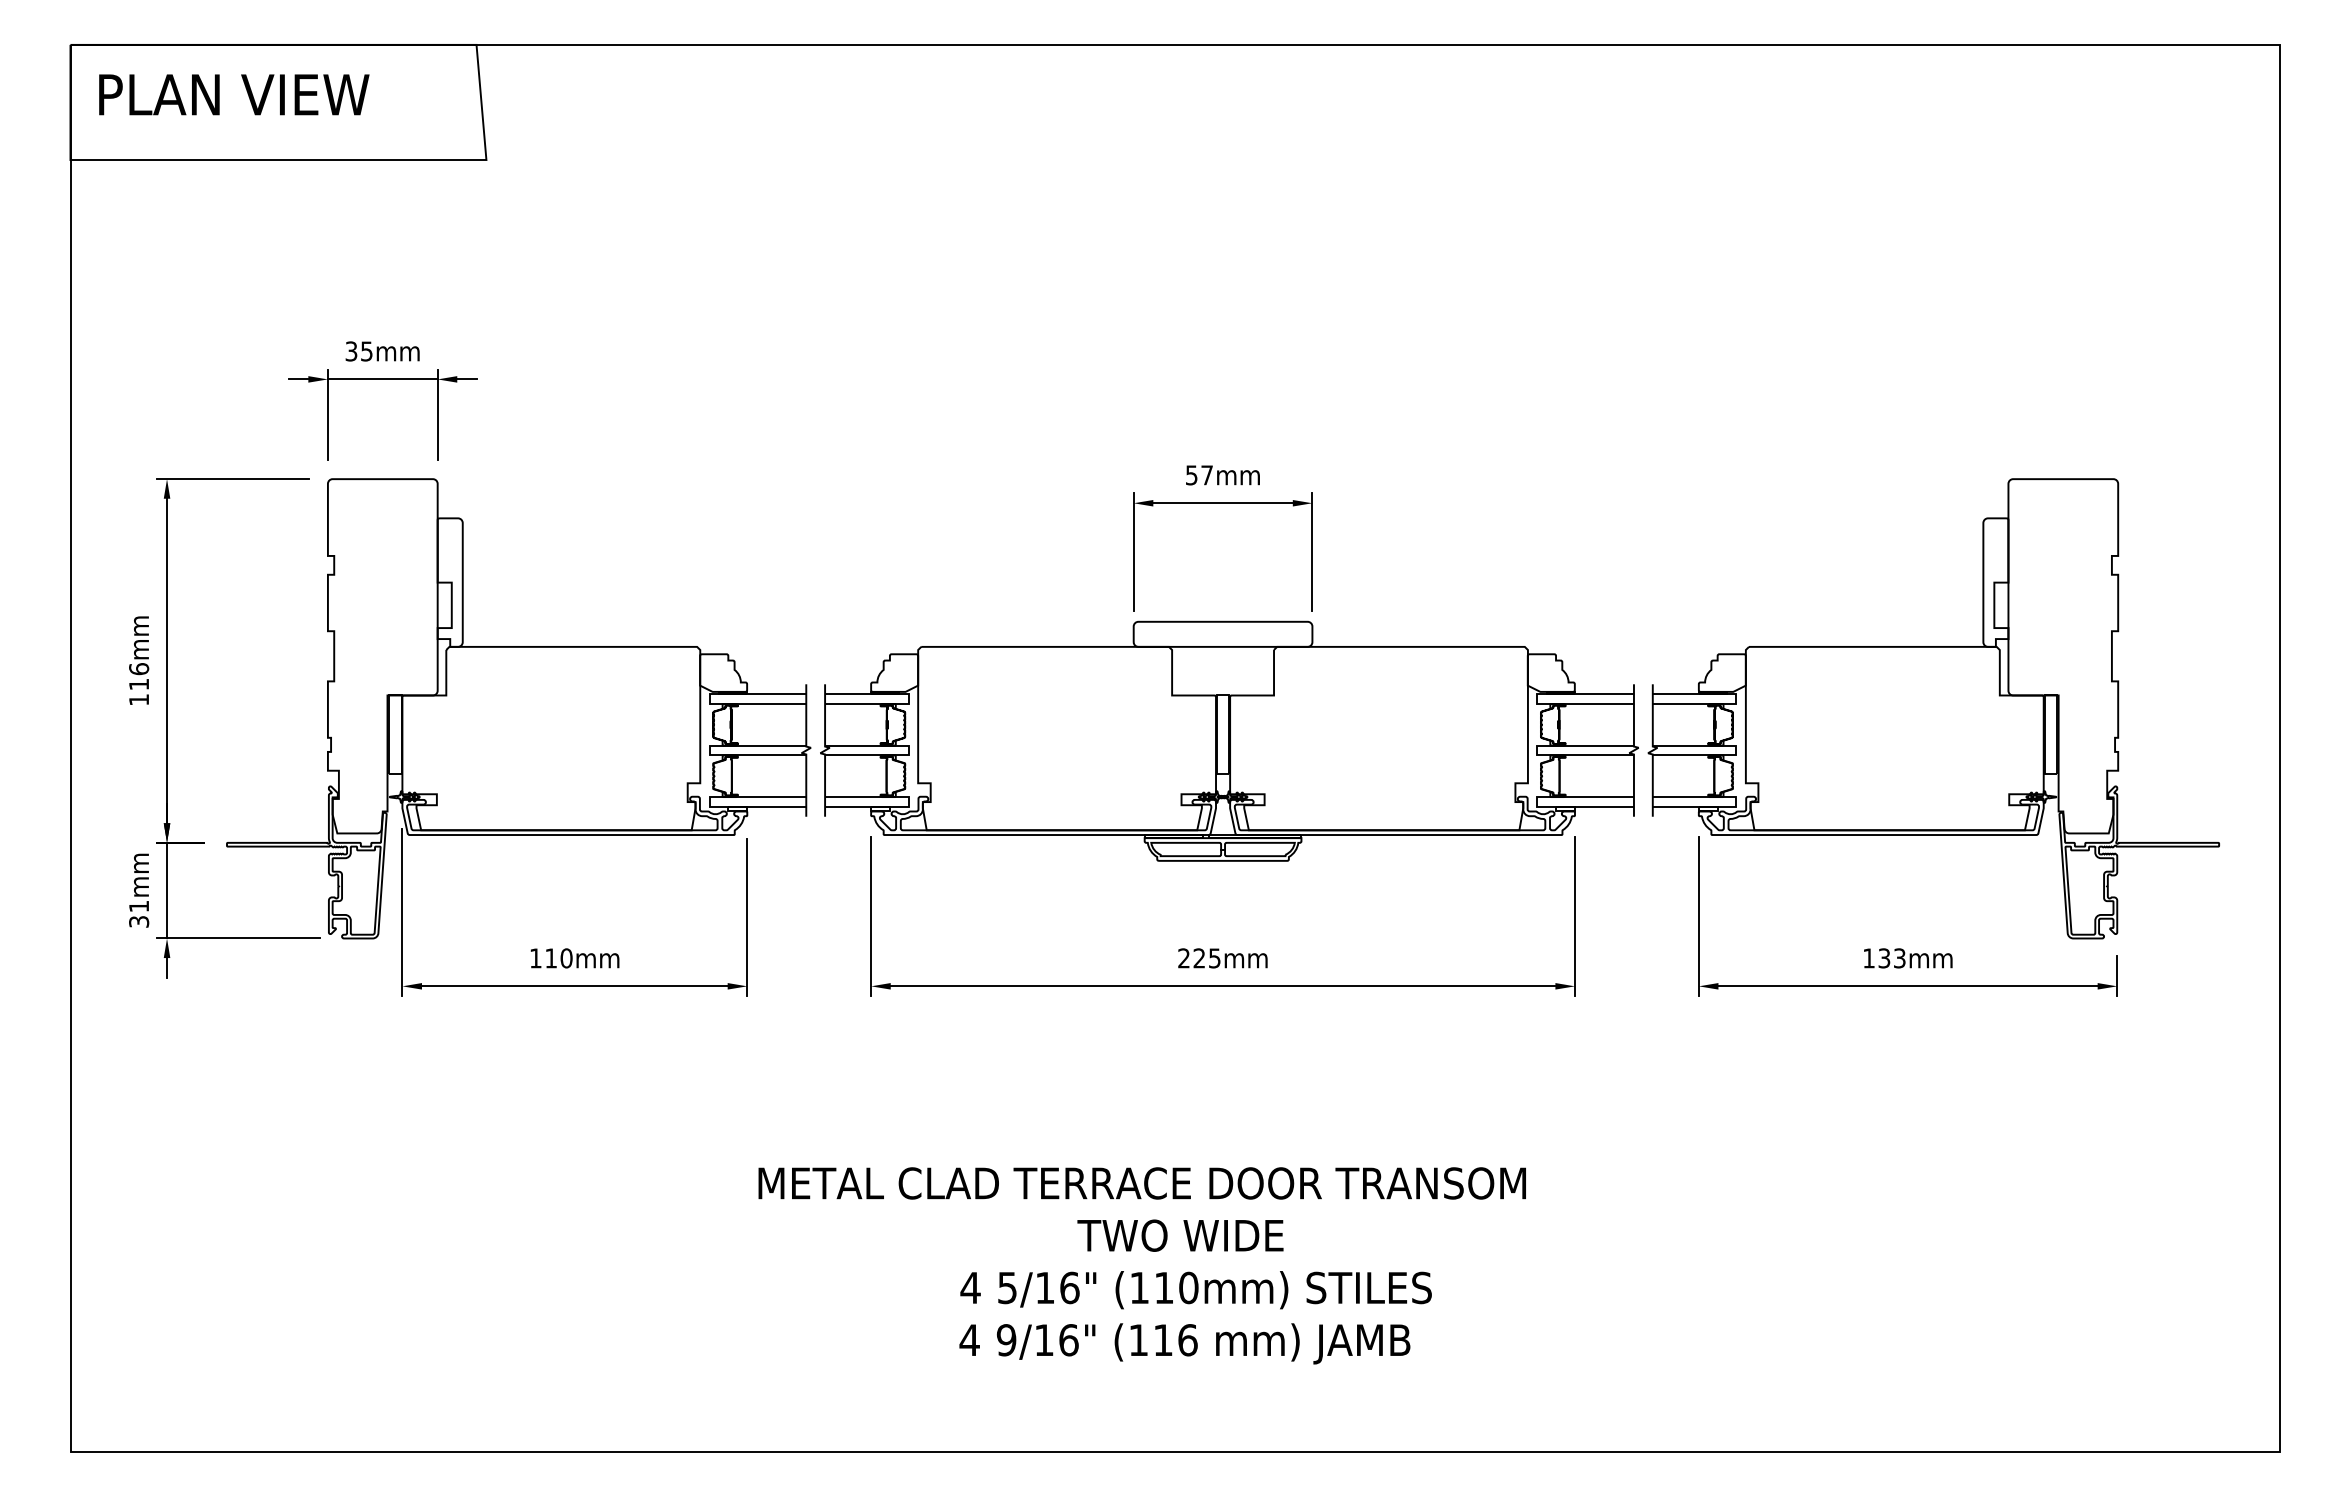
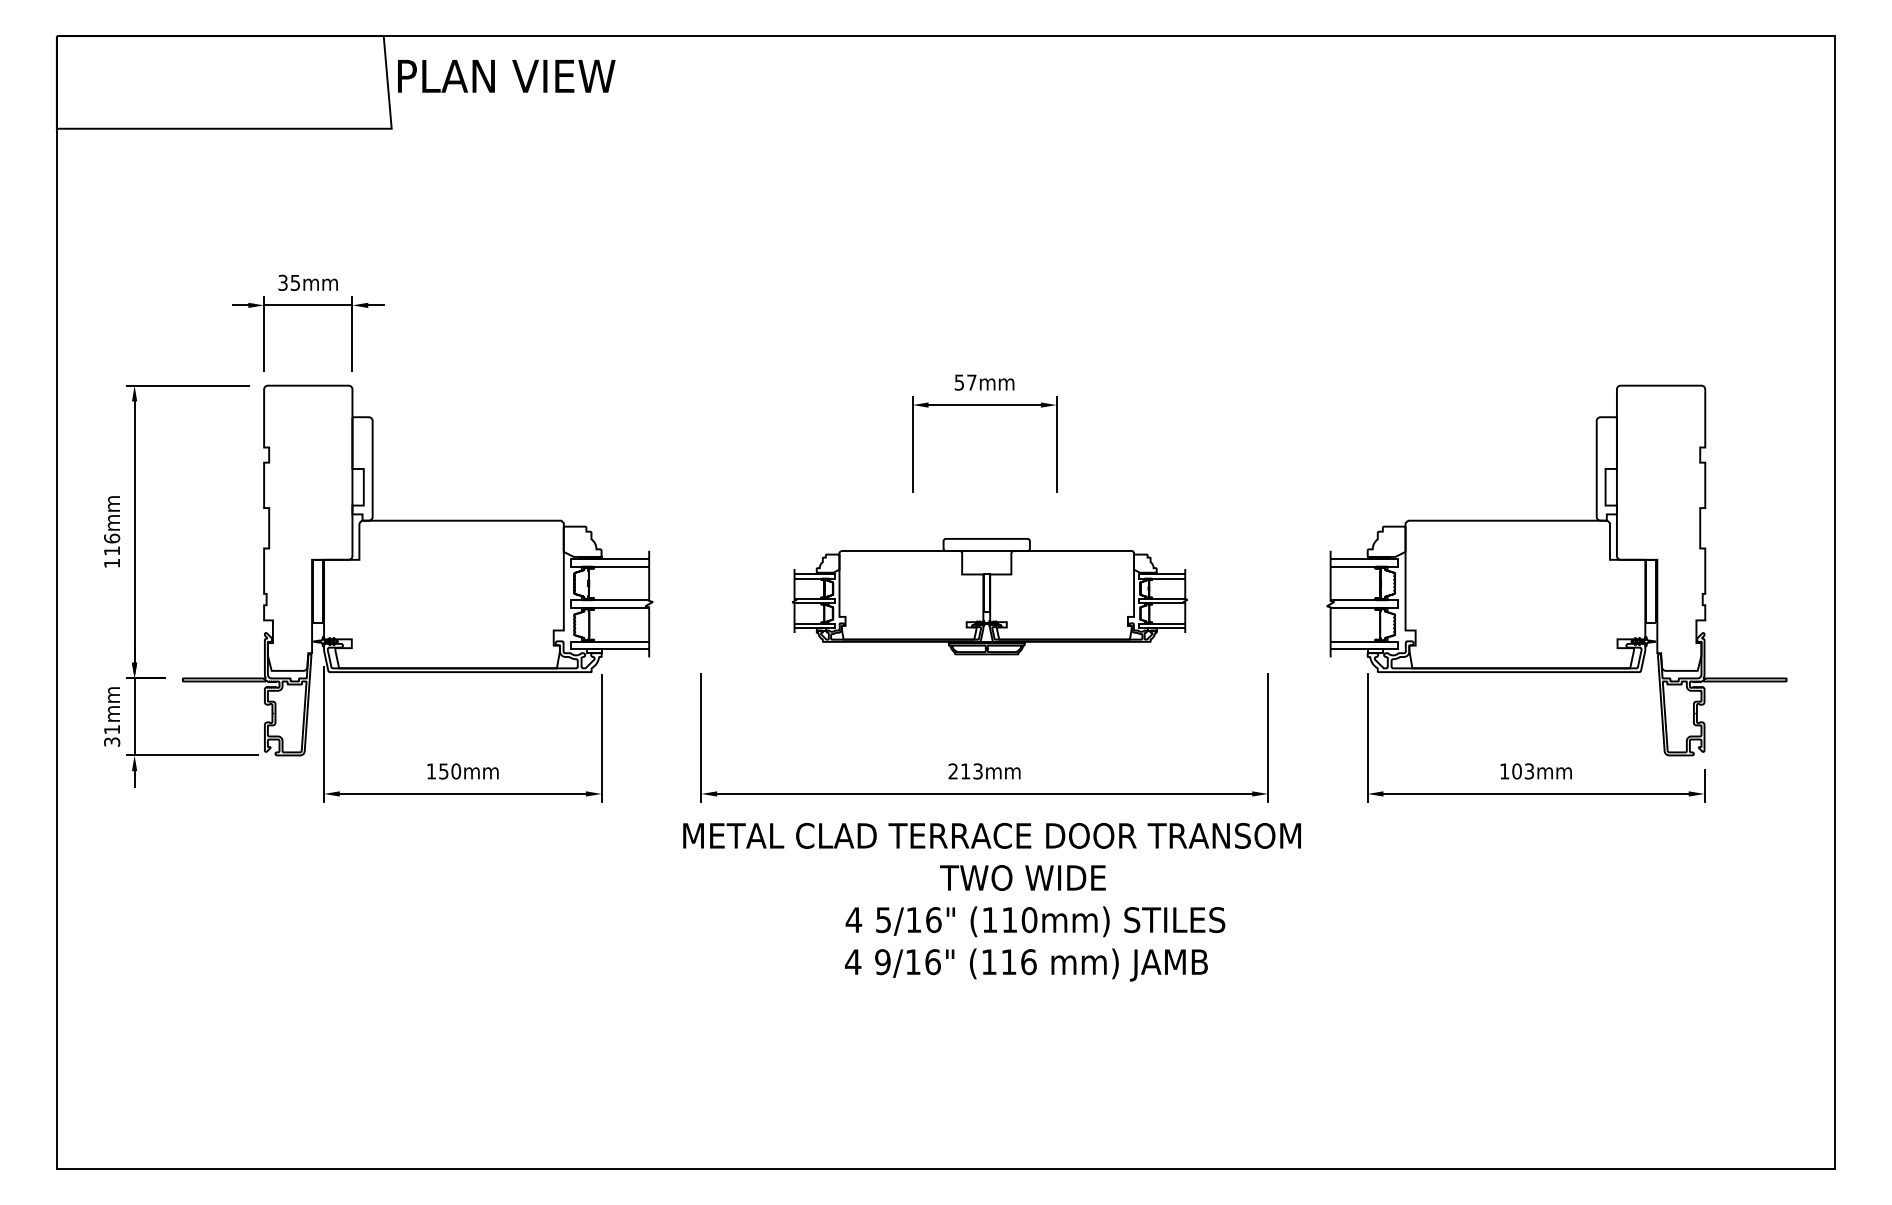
text: (234, 94) -> (506, 76), moved
part: (1229, 740) -> (989, 596), size x0.6
text: (550, 958) -> (443, 771), 110mm -> 150mm
text: (1206, 958) -> (971, 771), 225mm -> 213mm
text: (1884, 958) -> (1517, 771), 133mm -> 103mm
text: (1141, 1265) -> (991, 901), moved

